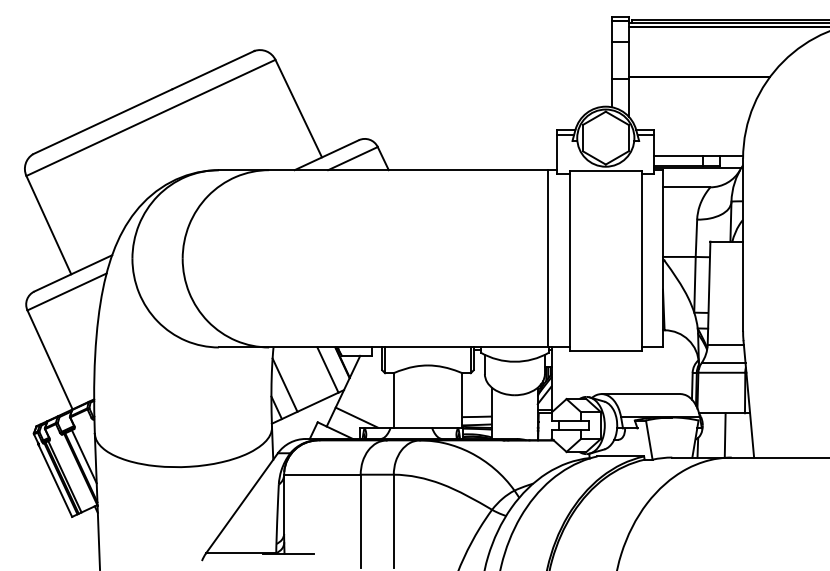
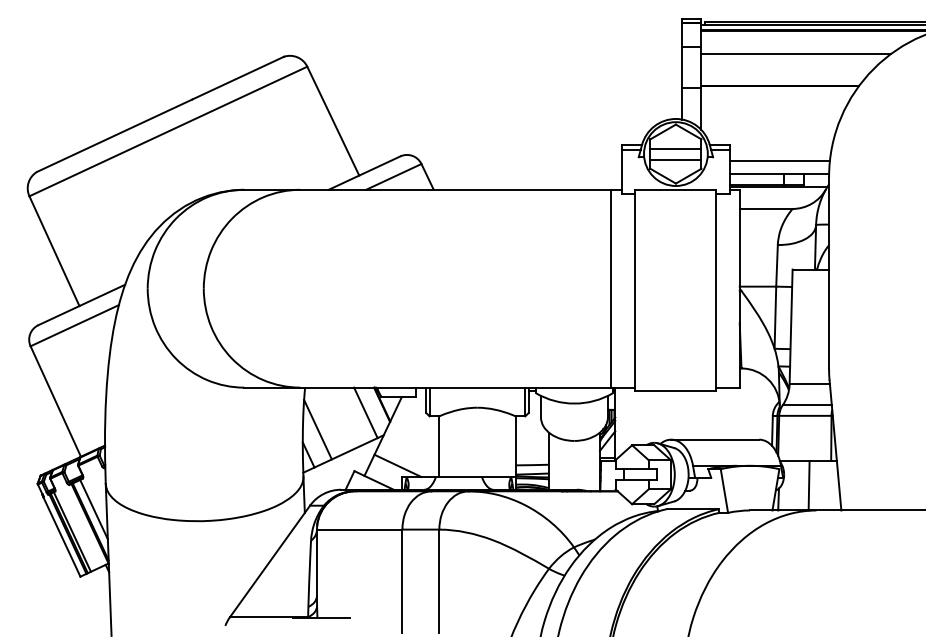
line: (713, 48) -> (796, 54), added
line: (605, 133) -> (675, 148), added
line: (605, 143) -> (675, 160), added
line: (699, 144) -> (780, 161), added

